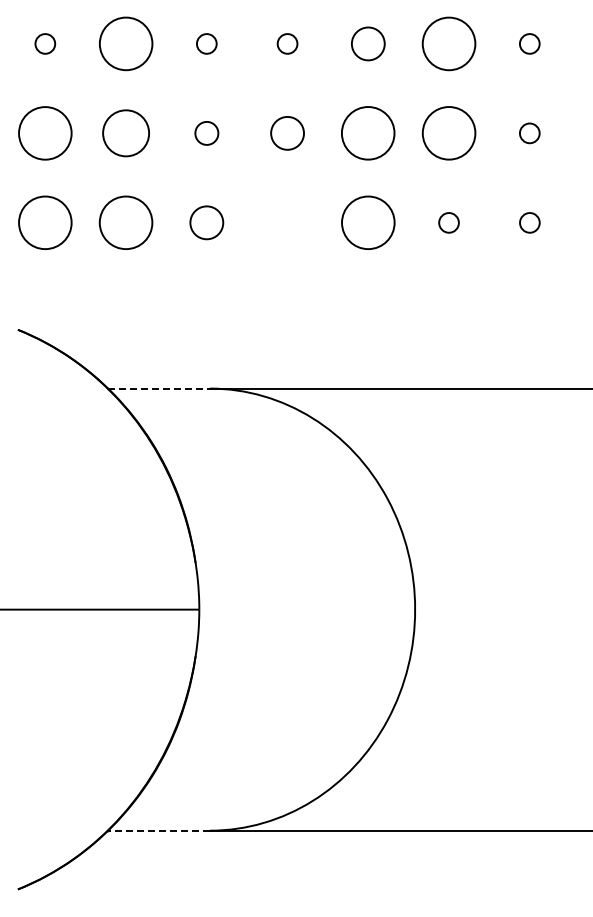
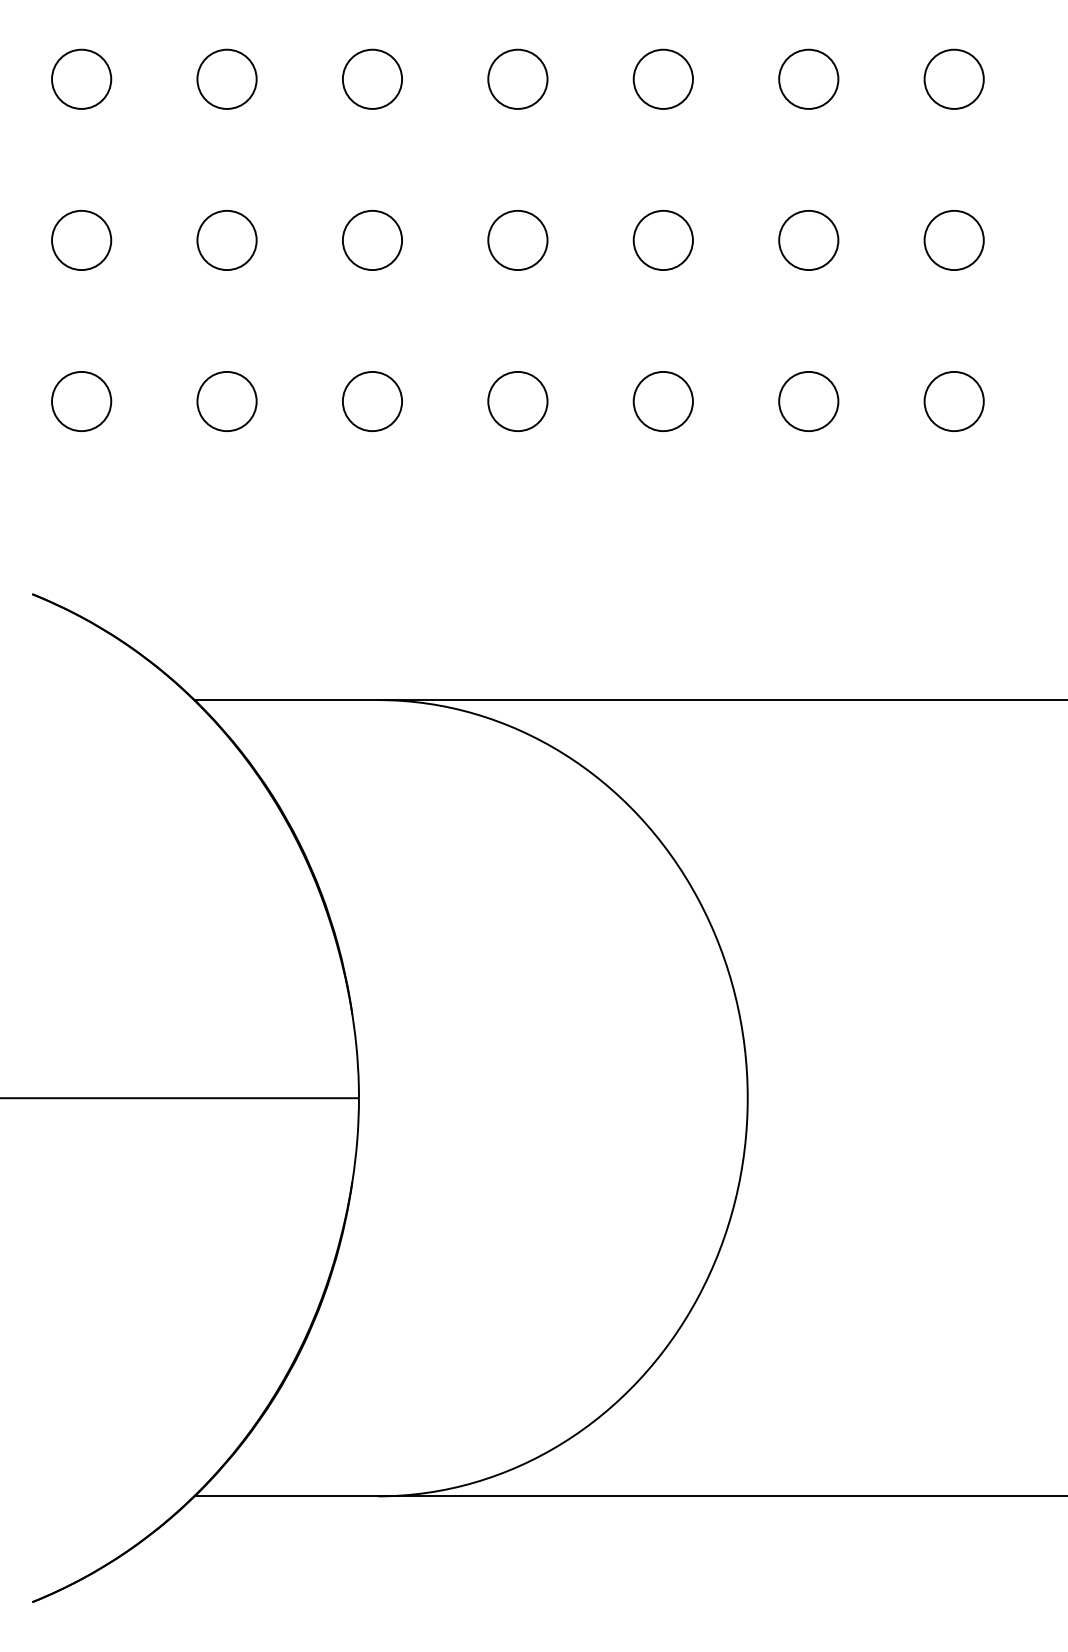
circle: (44, 43) -> (80, 78), size x1.67
circle: (125, 43) -> (226, 78), size x0.62
circle: (206, 43) -> (371, 78), size x1.67
circle: (287, 43) -> (517, 78), size x1.67
circle: (448, 43) -> (807, 78), size x0.62
circle: (529, 43) -> (953, 78), size x1.67
circle: (44, 132) -> (80, 238), size x0.62
circle: (529, 132) -> (953, 238), size x1.67
circle: (125, 133) -> (226, 240), size x0.71
circle: (206, 133) -> (371, 240), size x1.43
circle: (368, 133) -> (663, 240), size x0.62
circle: (448, 133) -> (807, 240), size x0.62
circle: (44, 222) -> (80, 400), size x0.62
circle: (125, 222) -> (226, 400), size x0.62
circle: (287, 222) -> (517, 400), added
circle: (367, 222) -> (661, 400), size x0.62
circle: (448, 222) -> (807, 400), size x1.67
circle: (529, 222) -> (953, 400), size x1.67
line: (159, 388) -> (287, 699), dashed -> solid
line: (159, 830) -> (287, 1496), dashed -> solid

